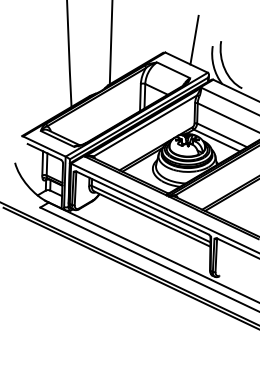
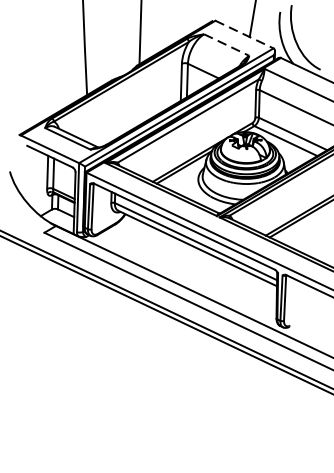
line: (186, 62) -> (244, 34), solid -> dashed
line: (174, 70) -> (227, 45), solid -> dashed

